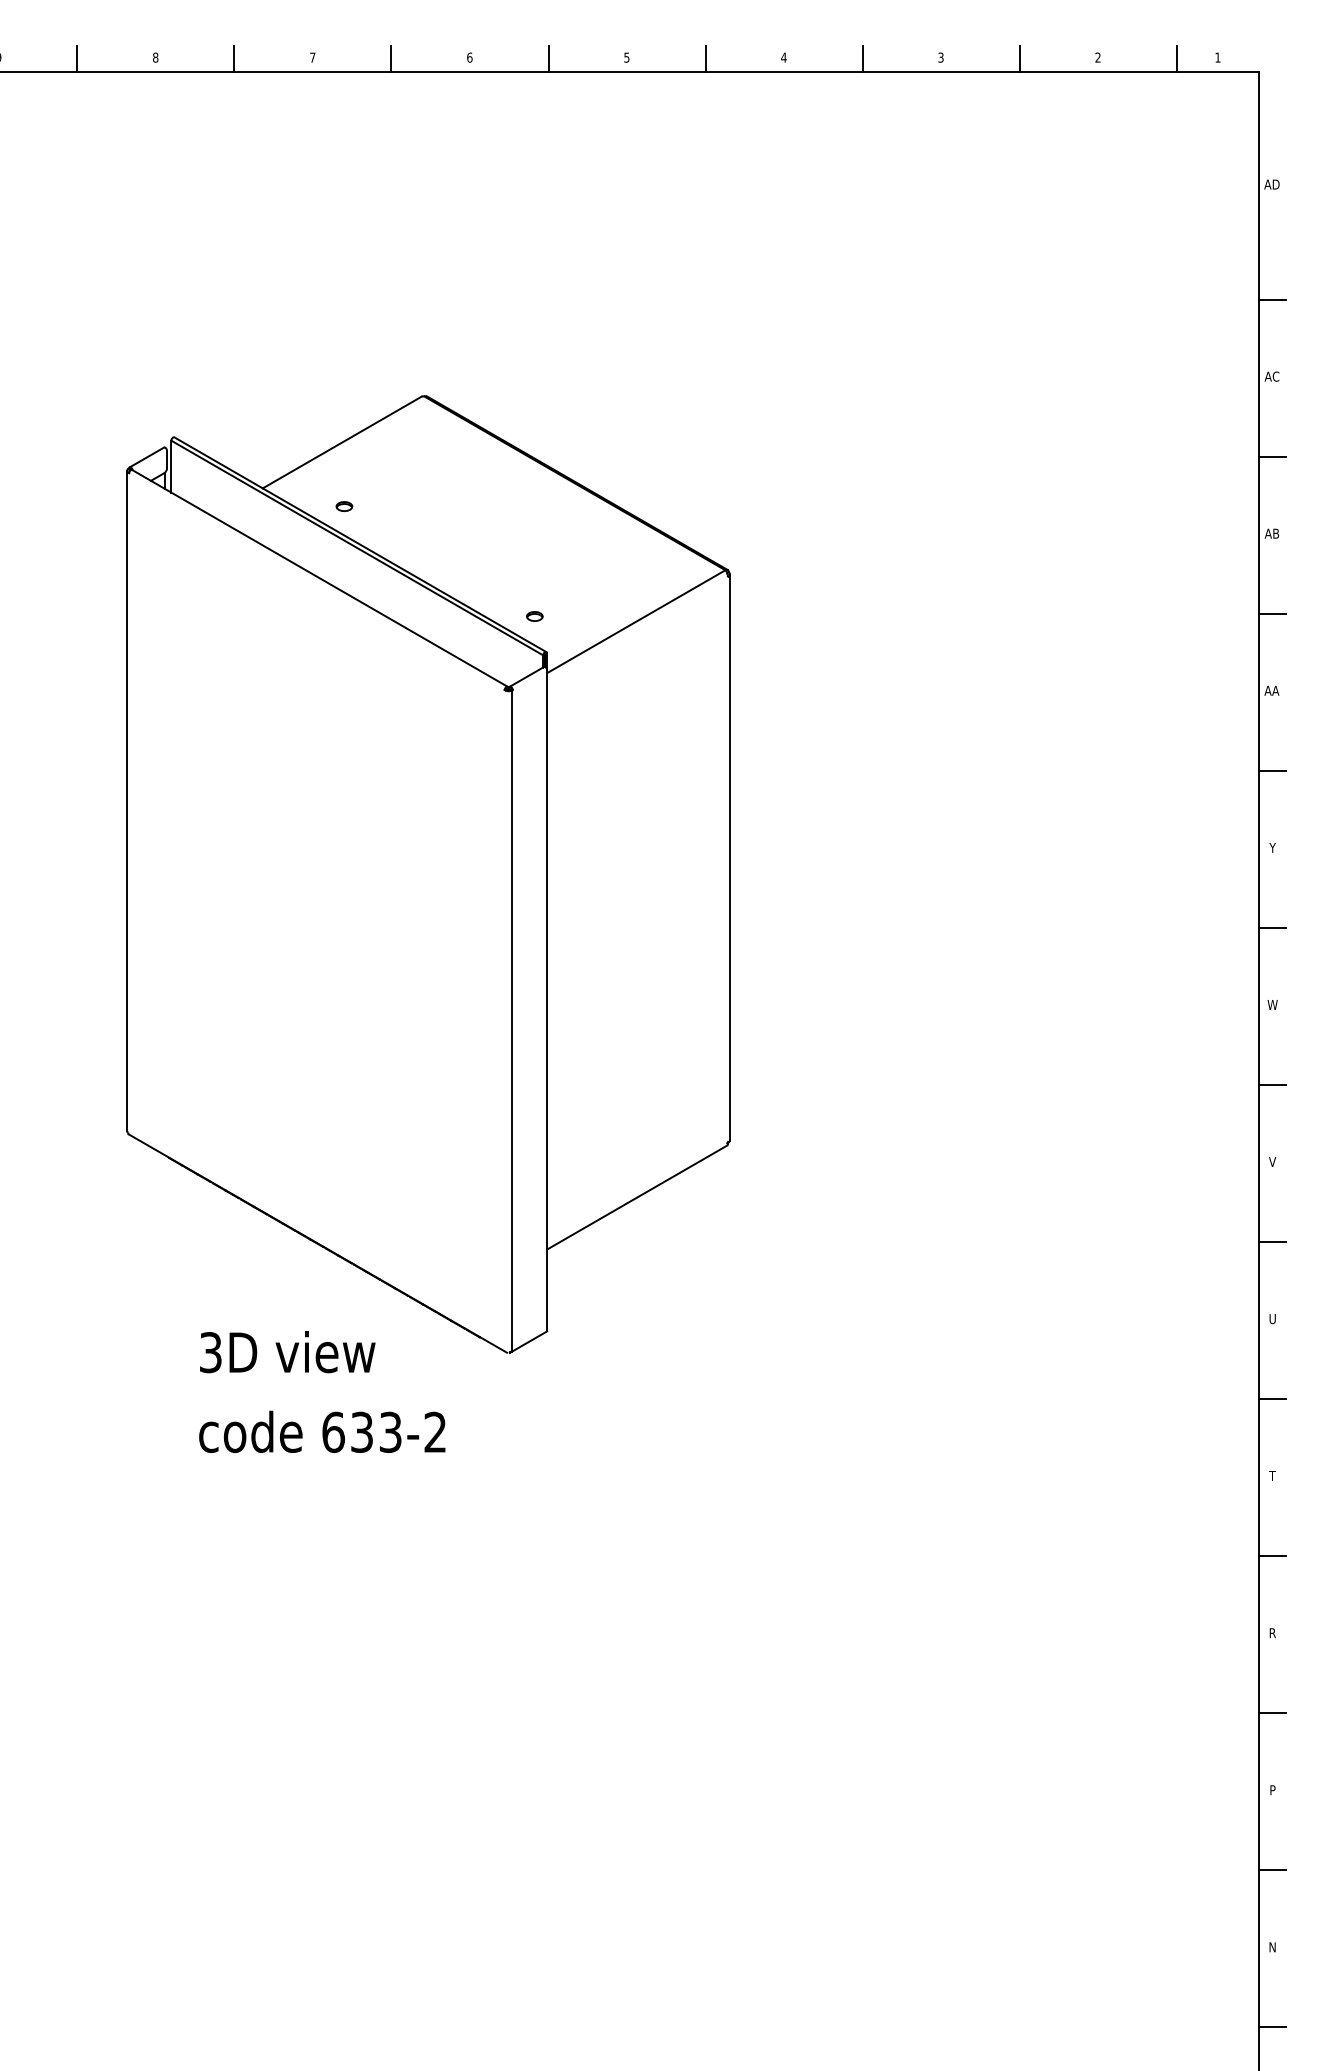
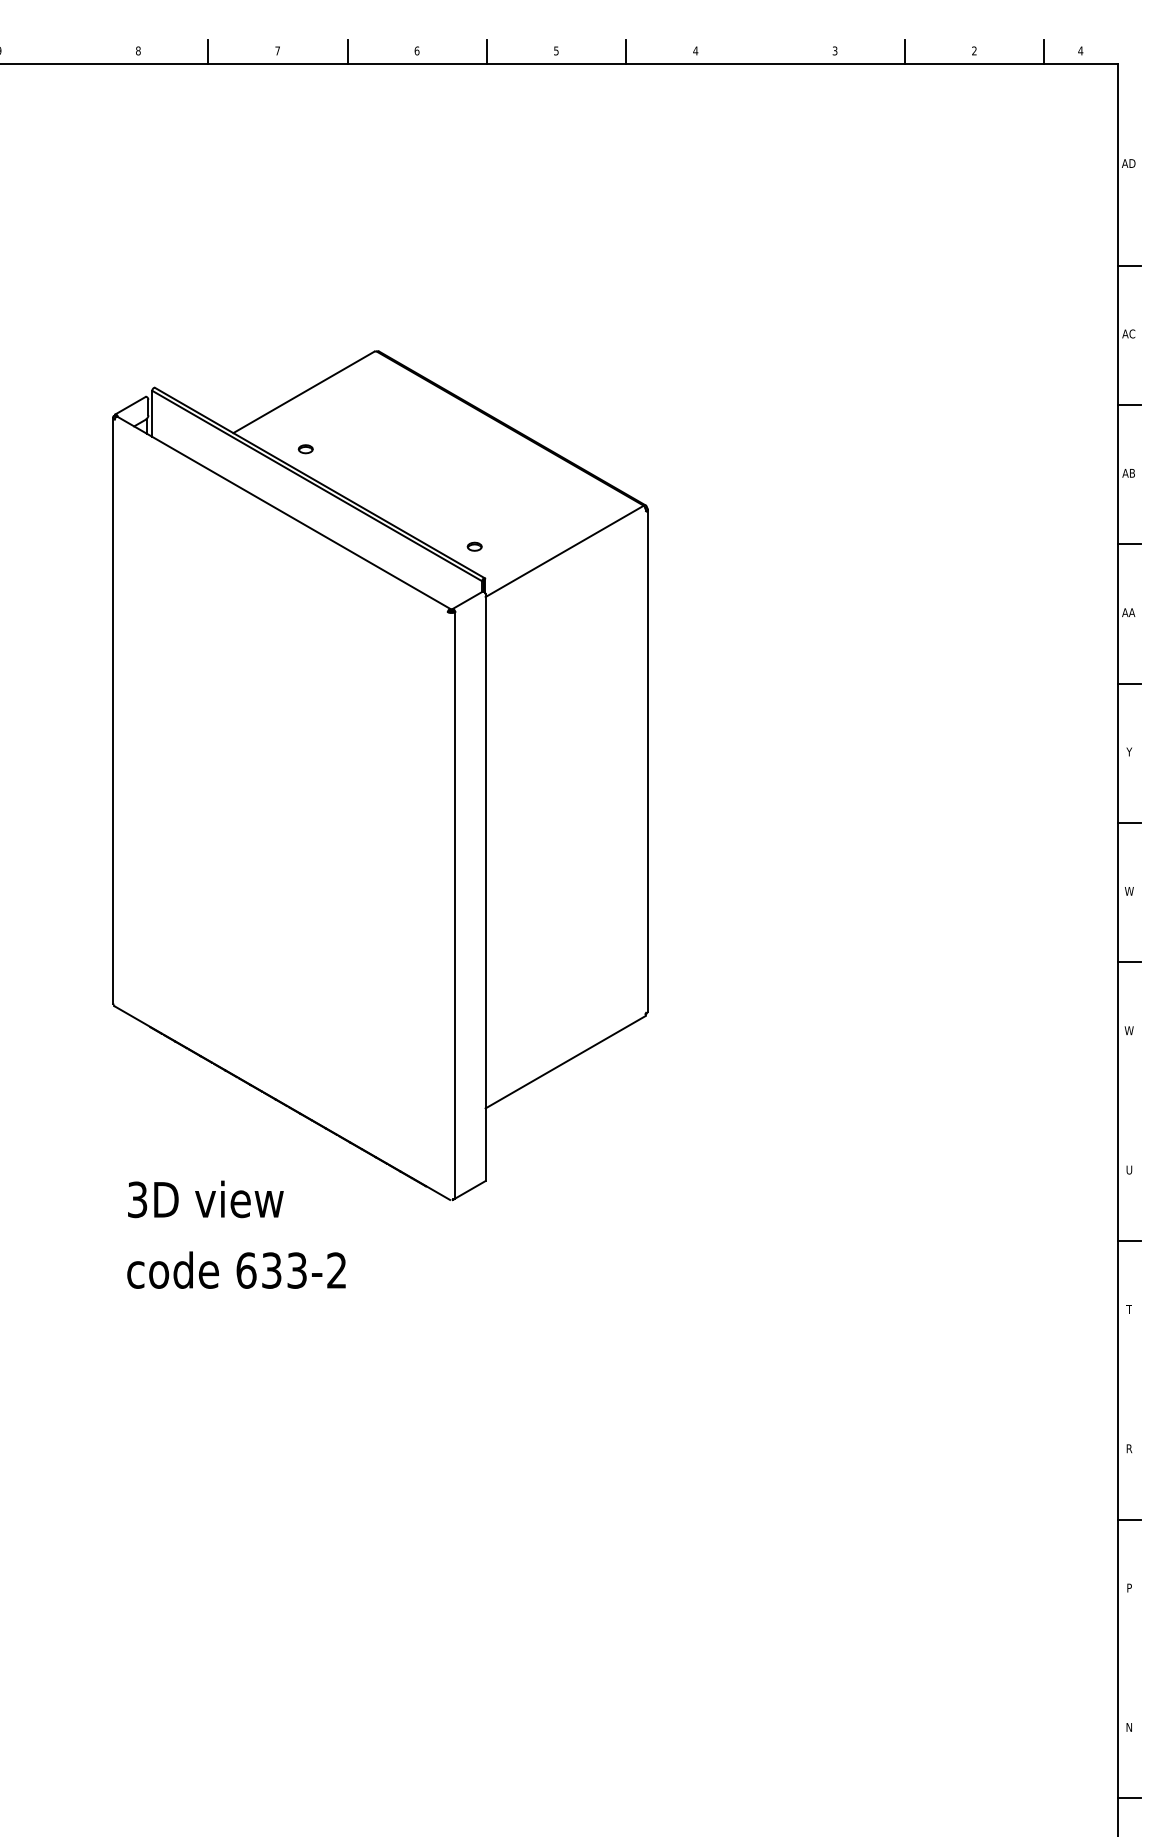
text: (1217, 57) -> (1080, 50), 1 -> 4
line: (77, 58) -> (68, 51), removed
line: (862, 58) -> (765, 51), removed
text: (1272, 1161) -> (1129, 1030), V -> W
line: (1272, 1241) -> (1129, 1101), removed
text: (322, 1391) -> (236, 1234), moved
line: (1272, 1556) -> (1129, 1380), removed
line: (1272, 1870) -> (1129, 1659), removed

